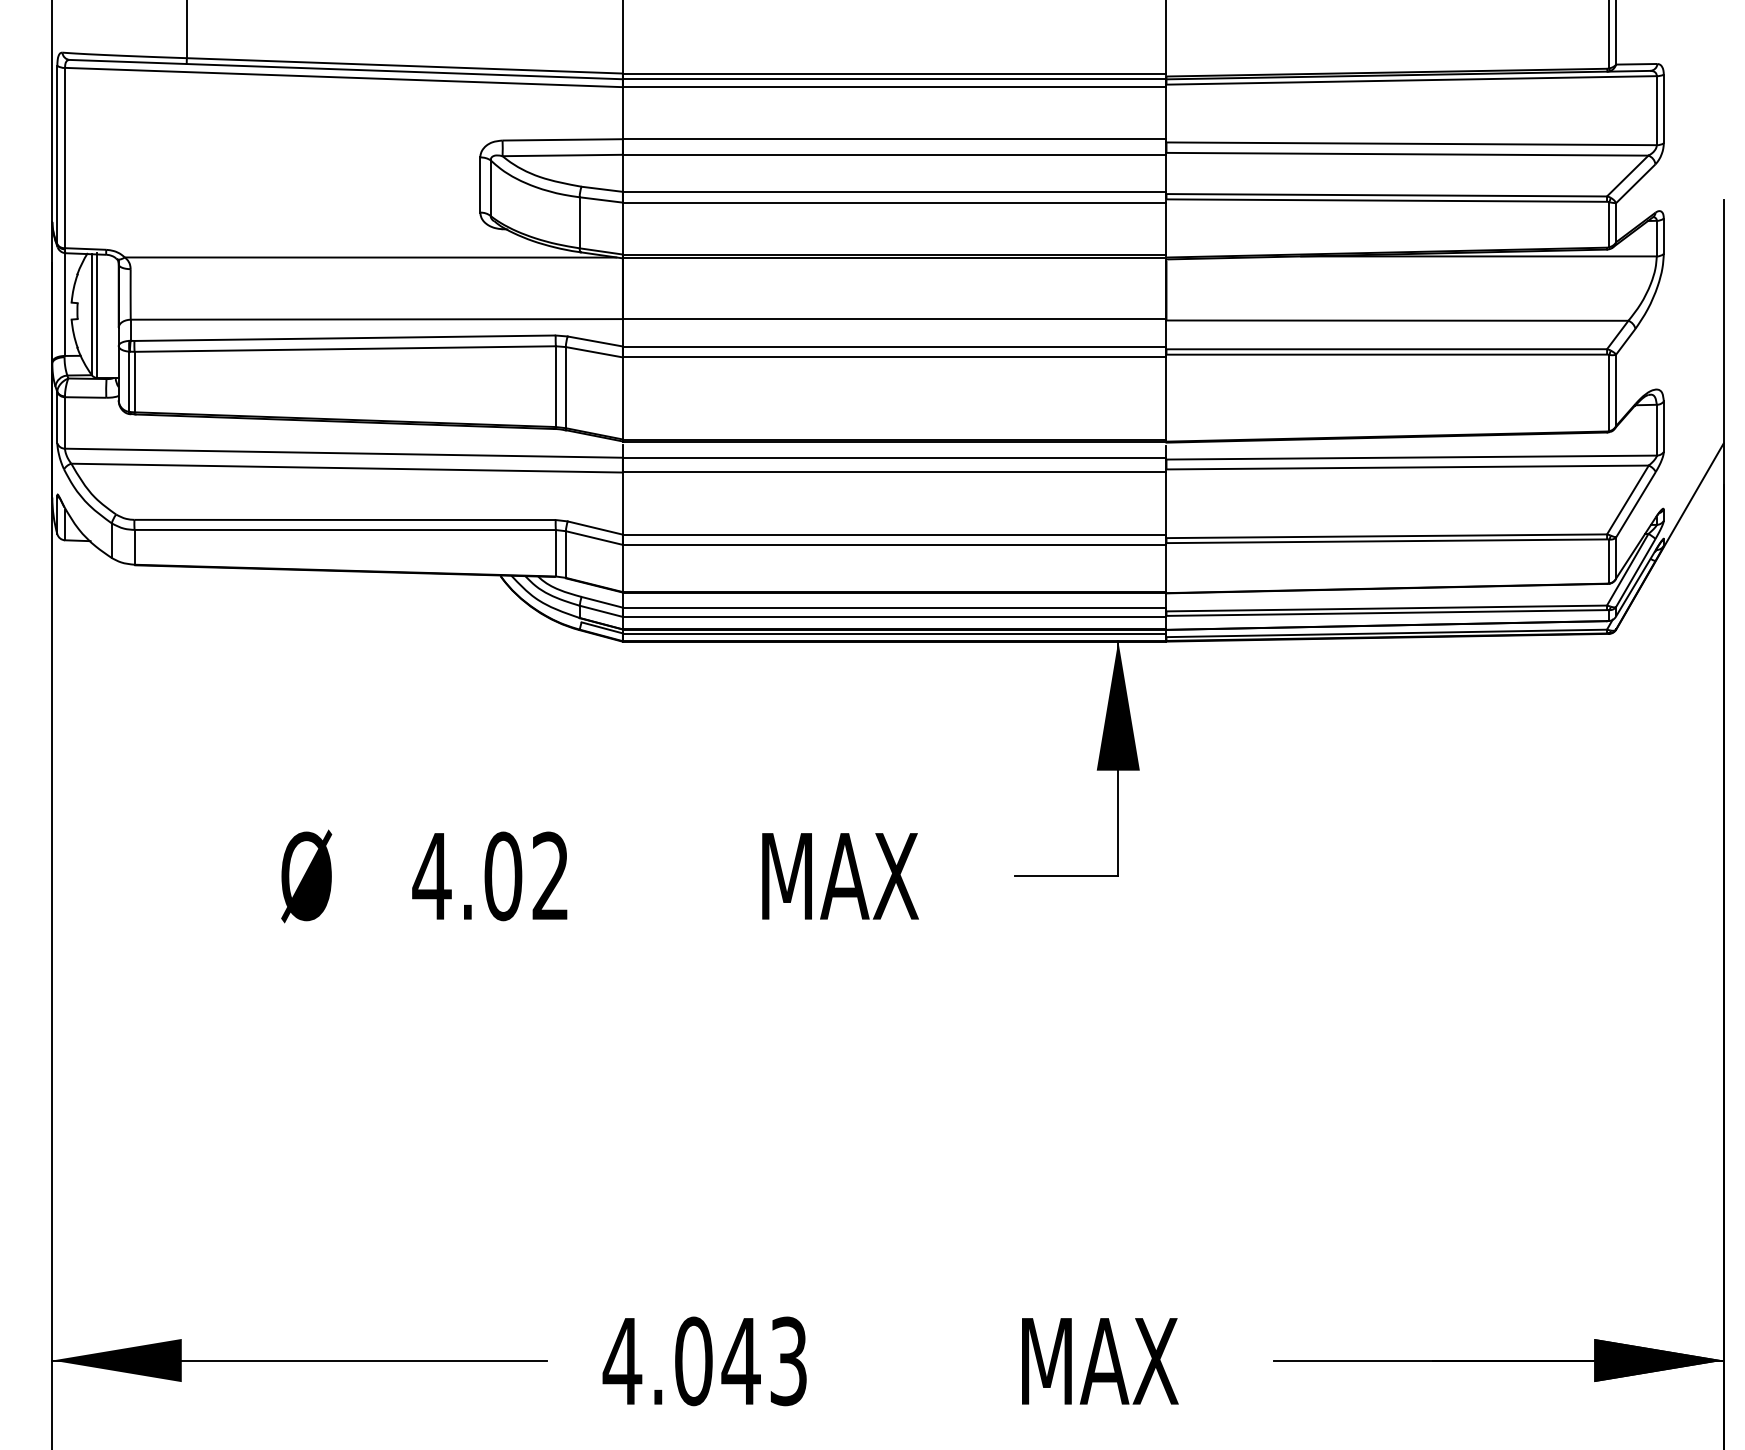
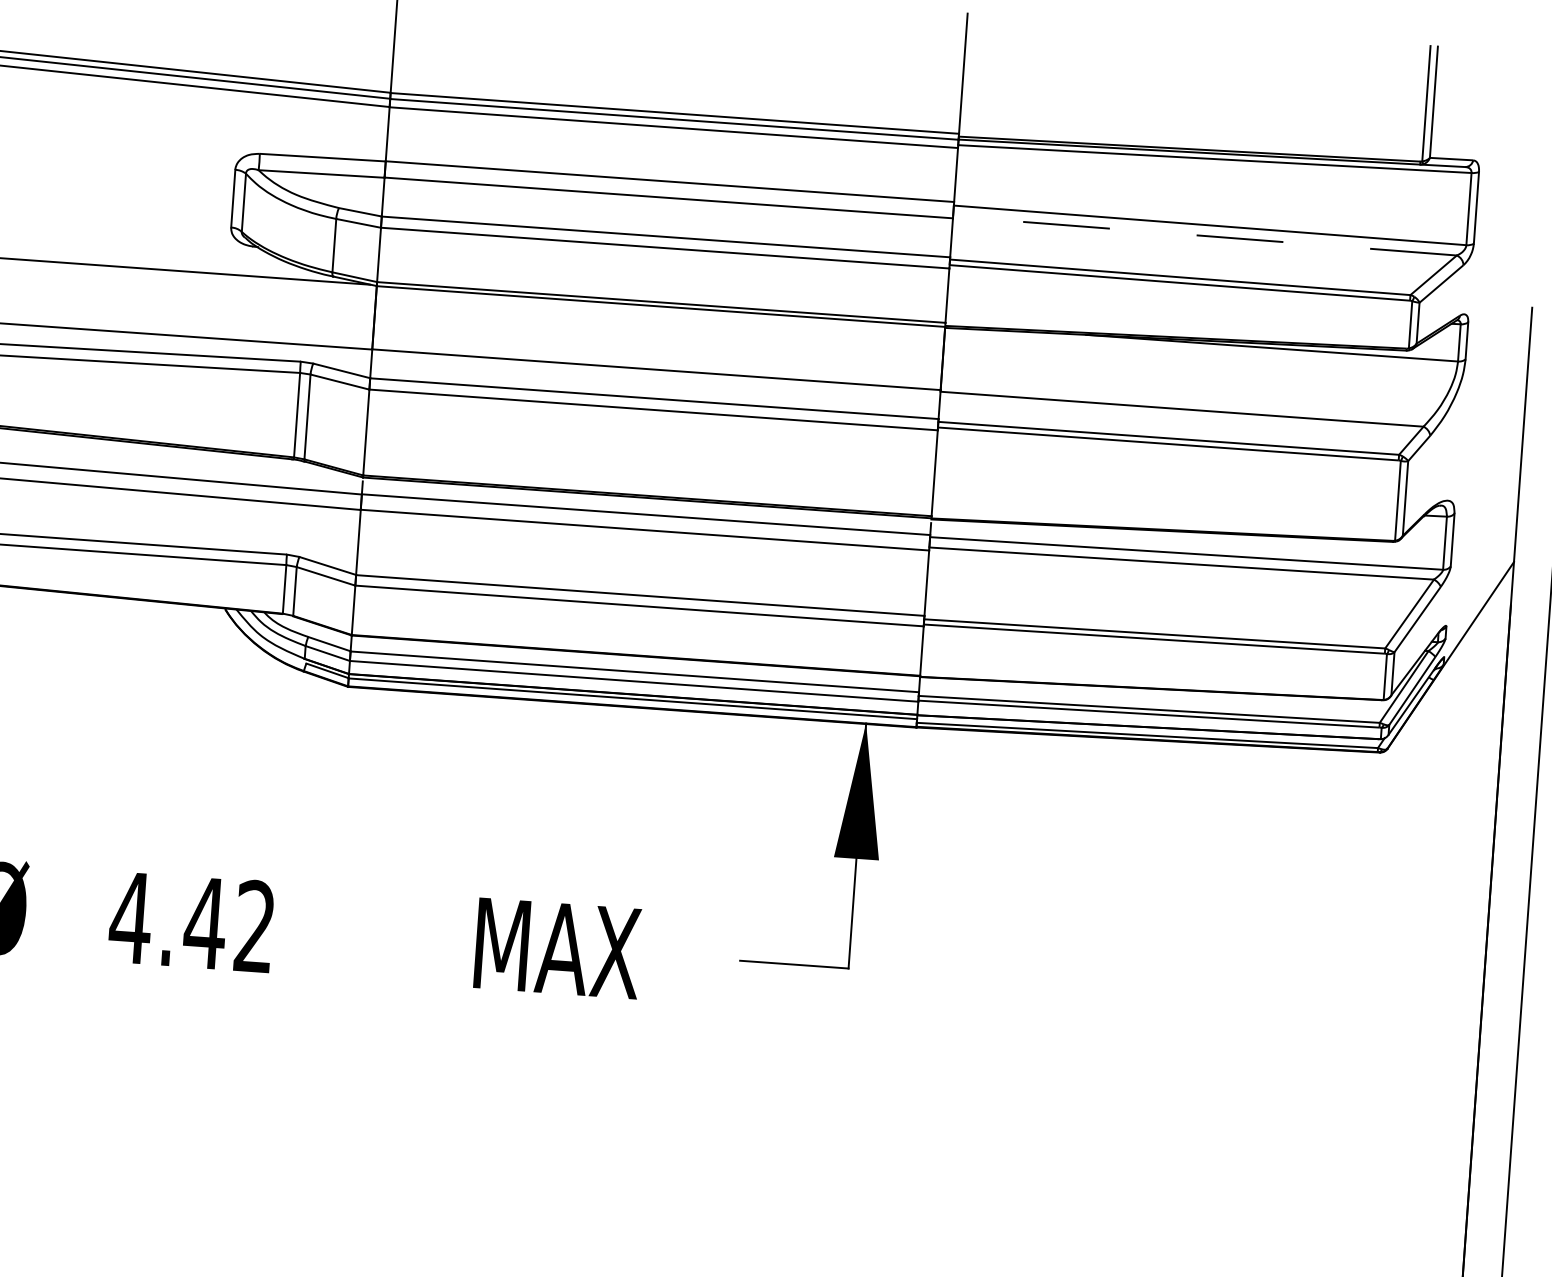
line: (1407, 154) -> (1205, 236), solid -> dashed
text: (502, 876) -> (204, 923), 4.02 -> 4.42

